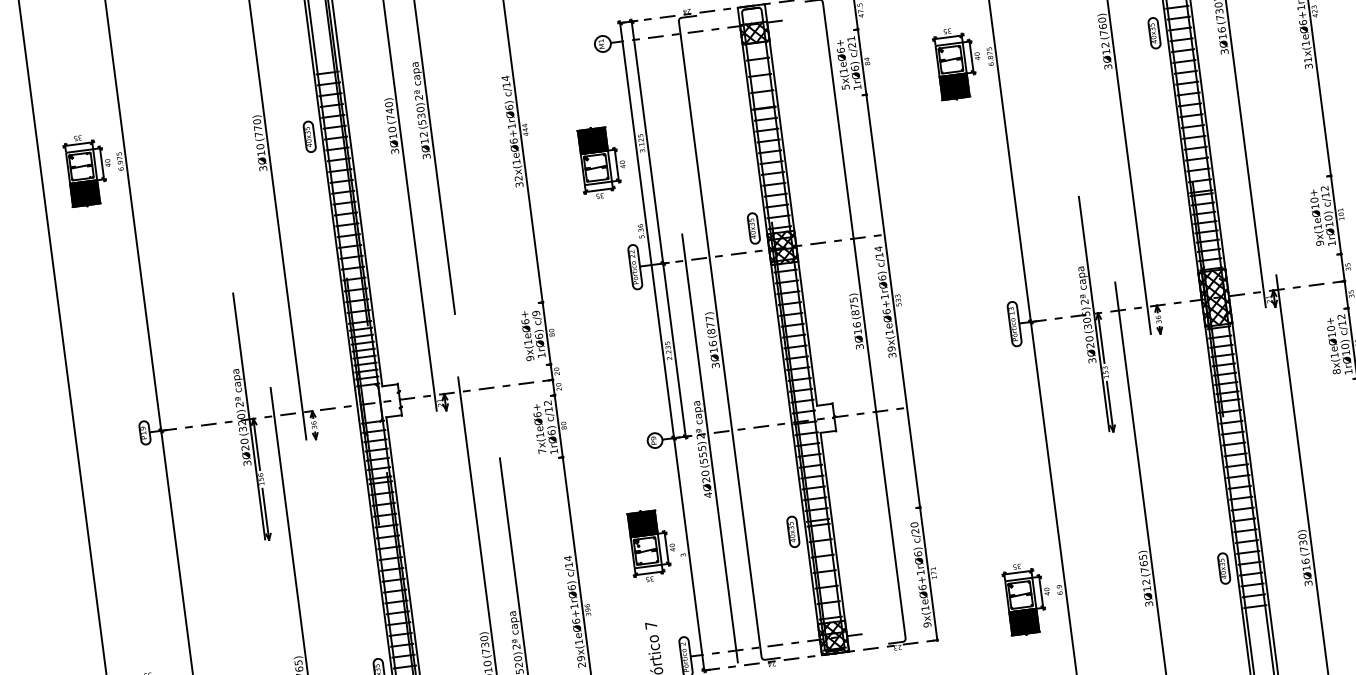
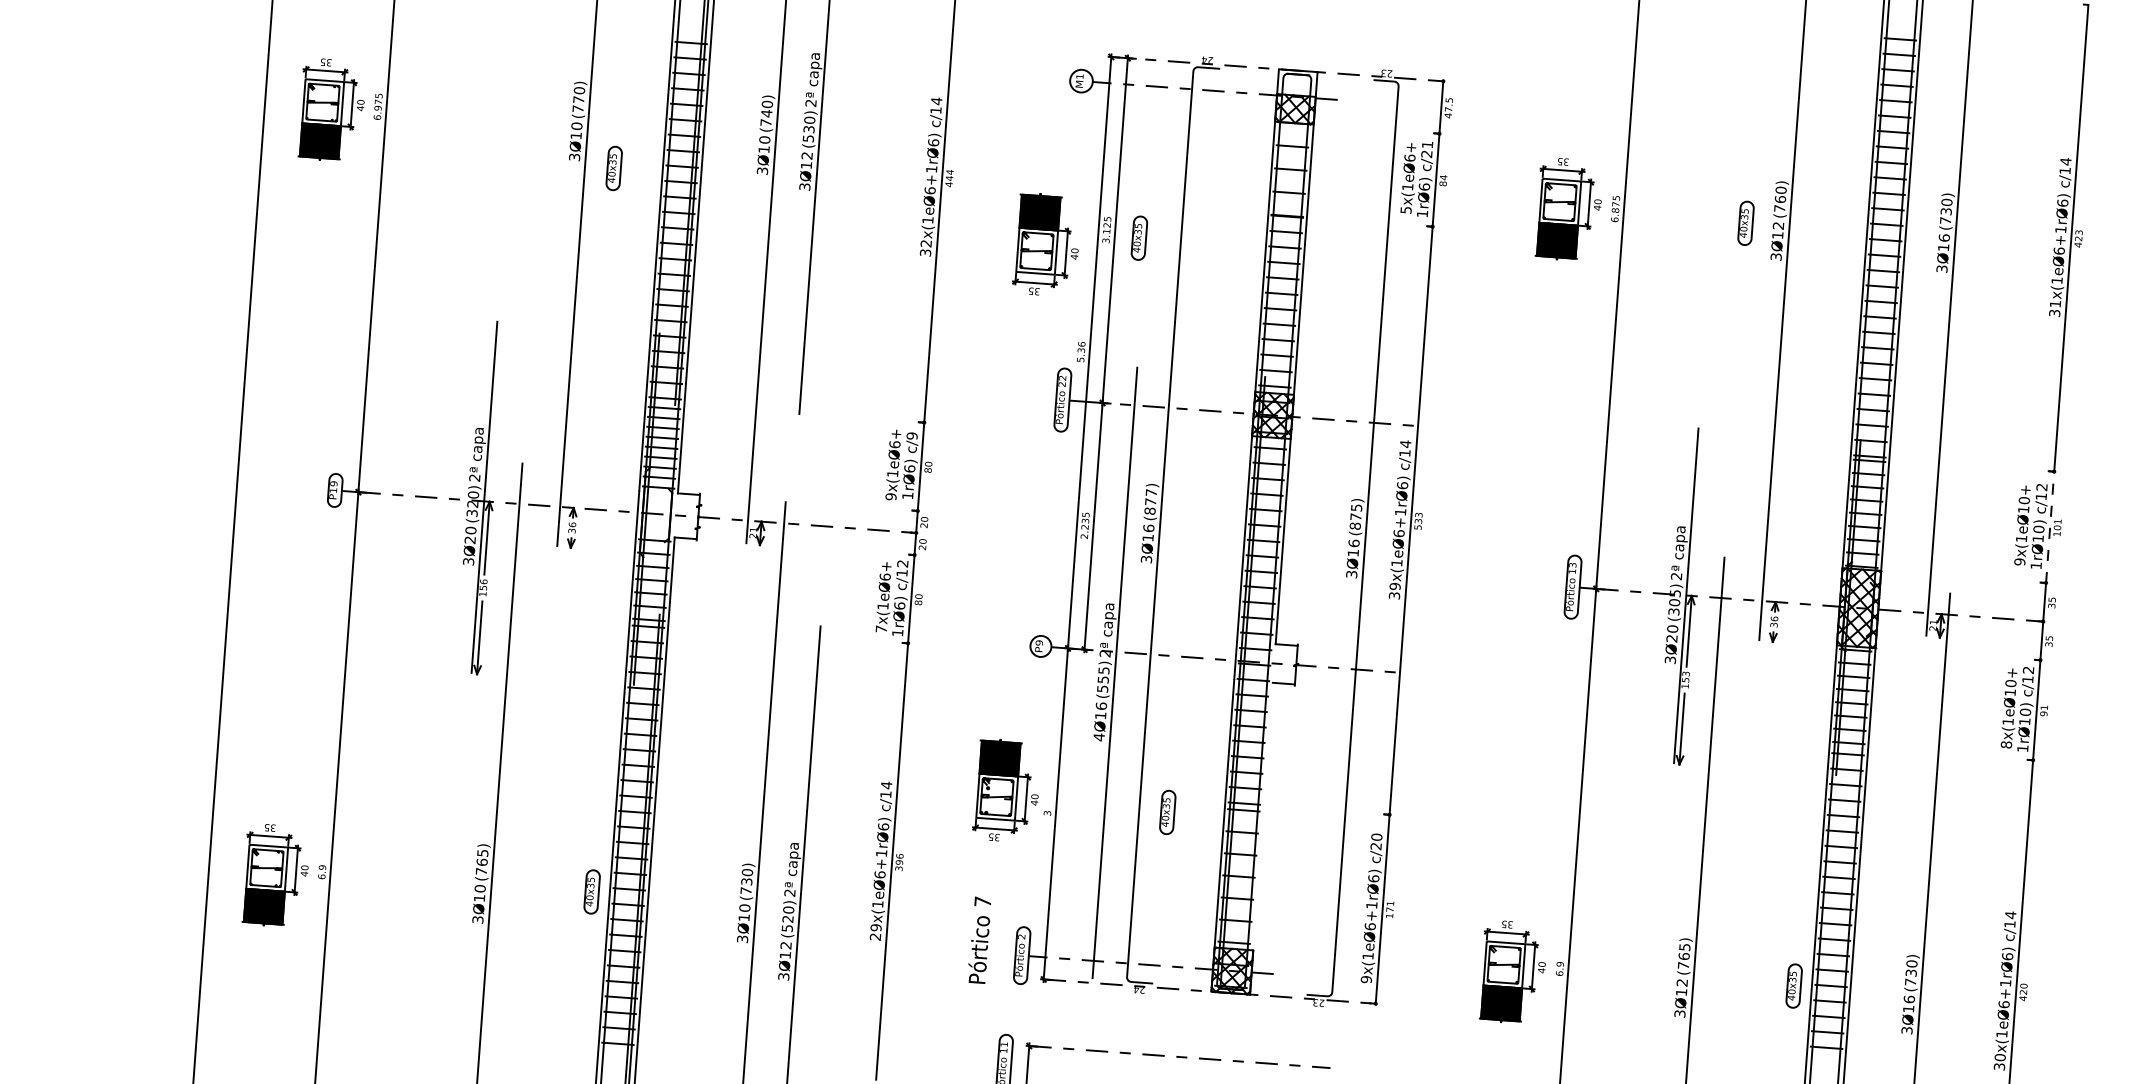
part: (1154, 32) -> (1745, 222), moved
part: (309, 136) -> (613, 168), moved
line: (1335, 212) -> (2050, 523), solid -> dashed
part: (753, 227) -> (1139, 237), moved
text: (705, 476) -> (1100, 710), 4Ø20 -> 4Ø16
line: (832, 526) -> (1262, 816), removed
part: (793, 531) -> (1167, 812), moved

